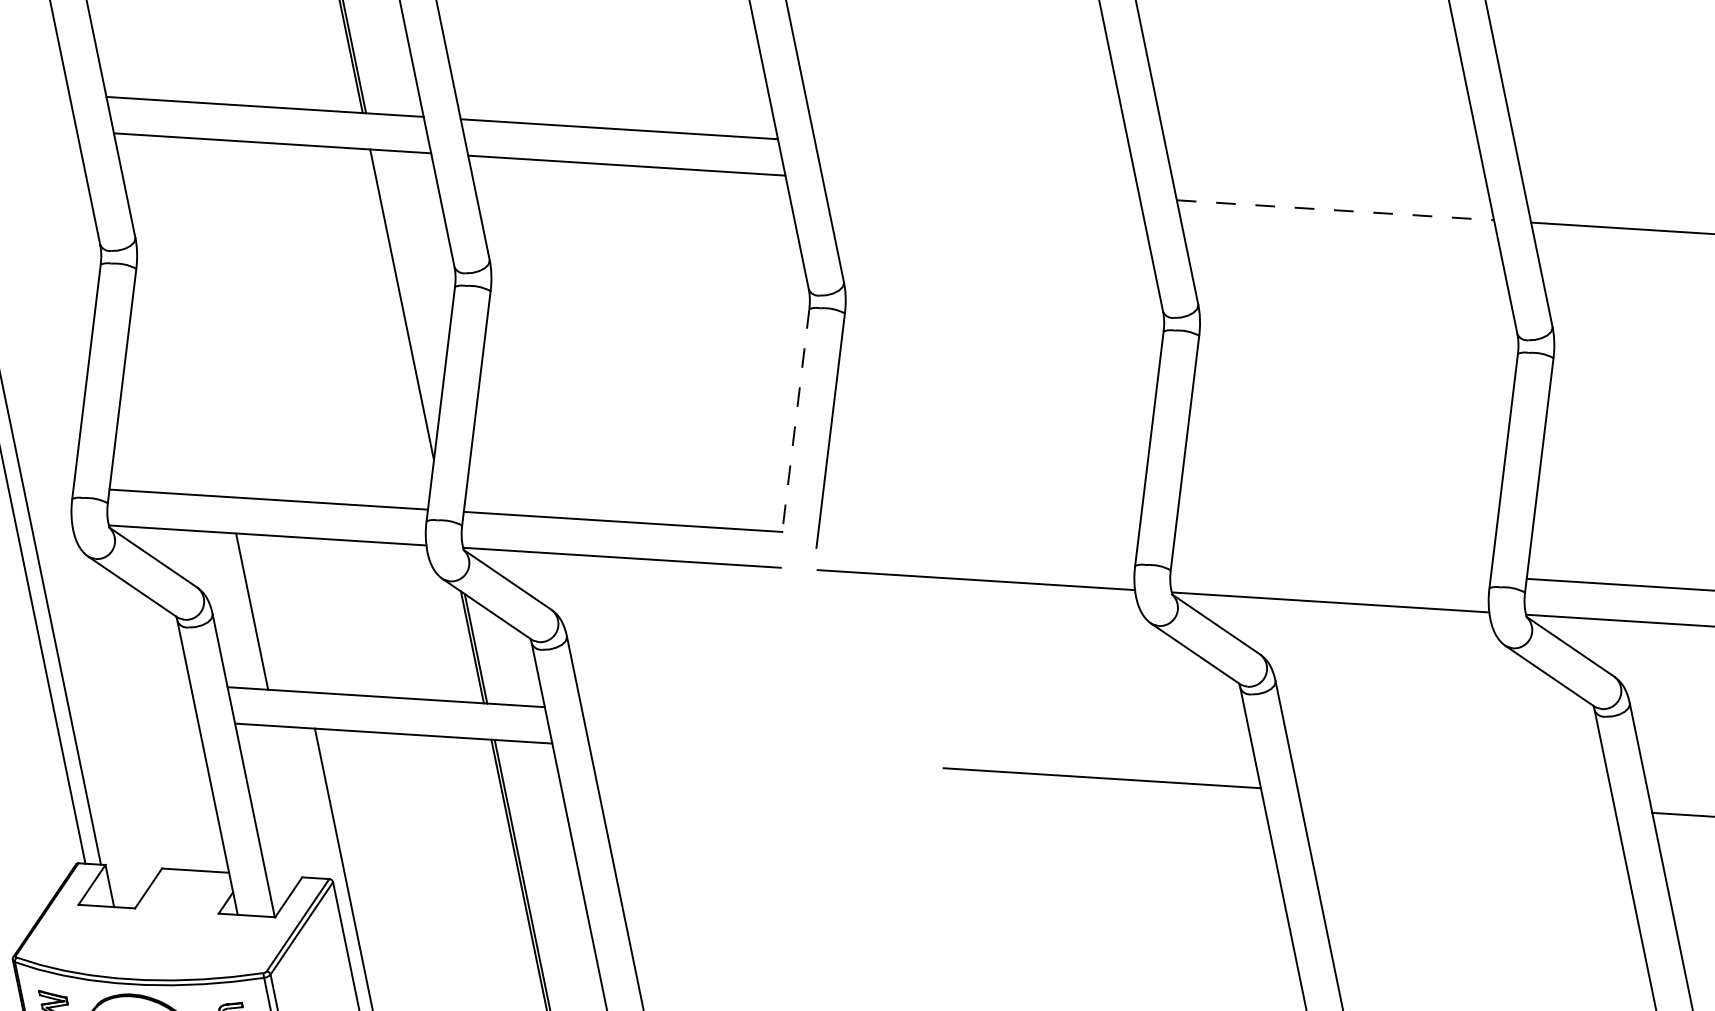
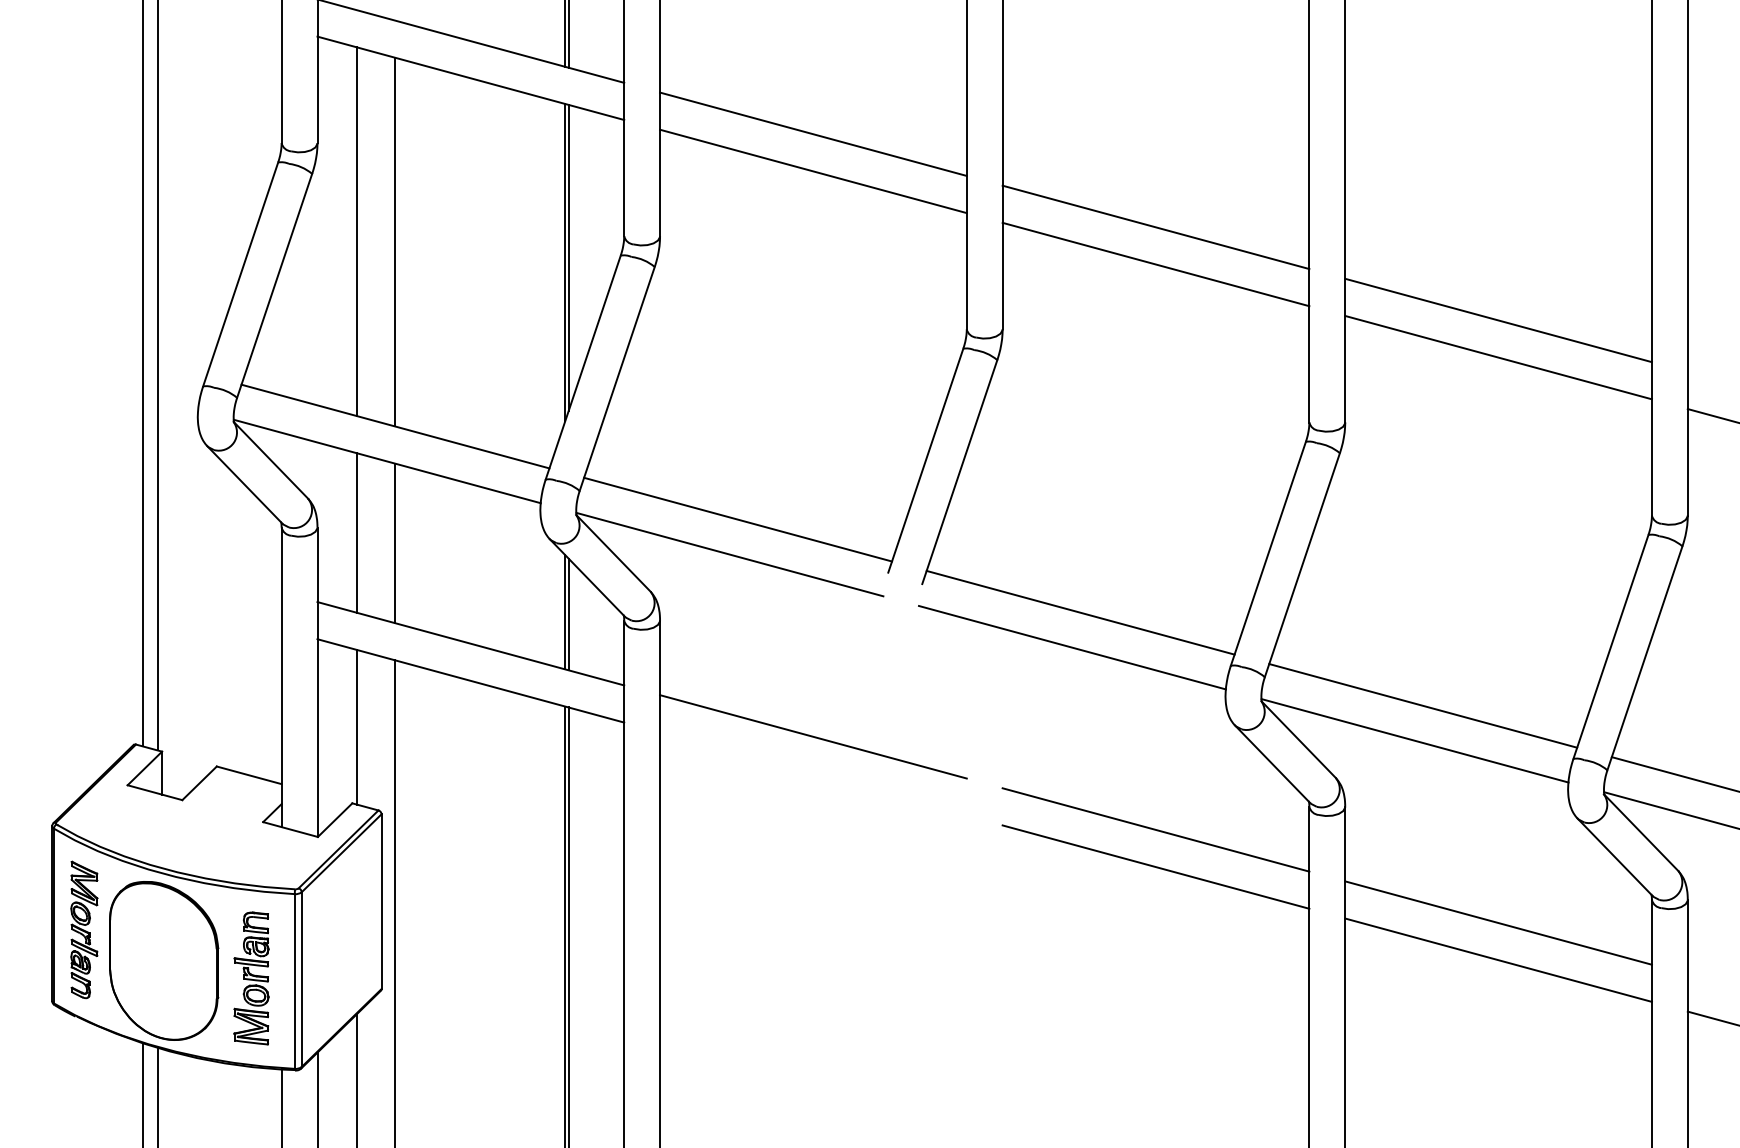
line: (973, 151) -> (1155, 227), added
line: (1327, 173) -> (1498, 320), added
line: (980, 188) -> (1155, 264), added
line: (1335, 210) -> (1498, 357), dashed -> solid
line: (404, 299) -> (568, 257), added
line: (191, 316) -> (356, 231), added
line: (230, 318) -> (394, 241), added
line: (794, 427) -> (925, 461), dashed -> solid
line: (977, 544) -> (1080, 612), added
line: (1331, 566) -> (1423, 705), added
line: (291, 614) -> (394, 543), added
line: (740, 719) -> (813, 736), added
line: (1094, 741) -> (1155, 829), added
line: (1448, 763) -> (1498, 922), added
line: (1456, 799) -> (1498, 959), added
line: (290, 801) -> (356, 726), added

